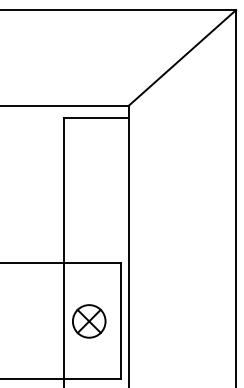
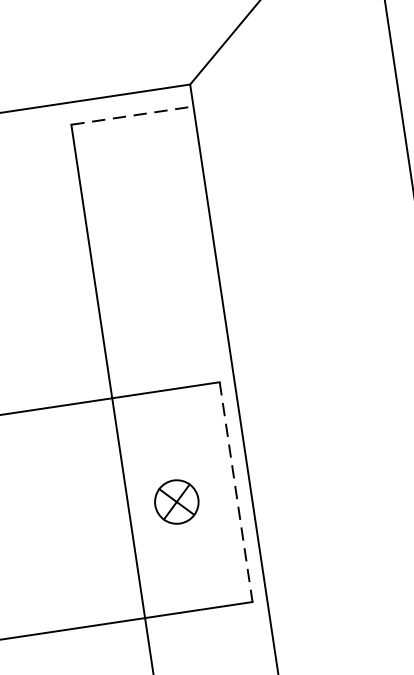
line: (95, 117) -> (131, 115), solid -> dashed
part: (89, 321) -> (177, 502), size x0.7
line: (120, 321) -> (235, 493), solid -> dashed

